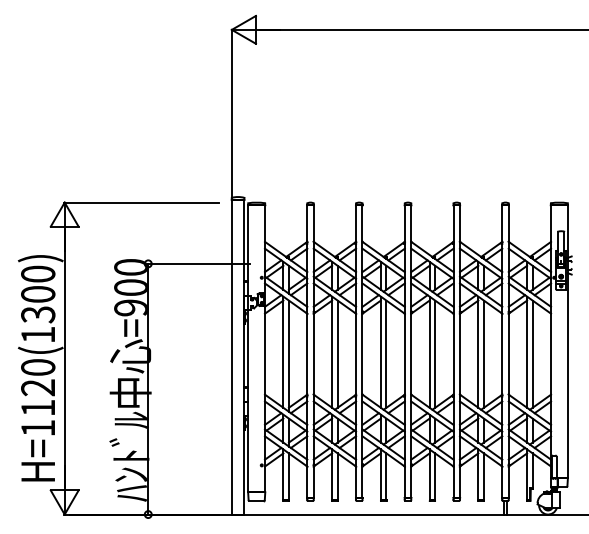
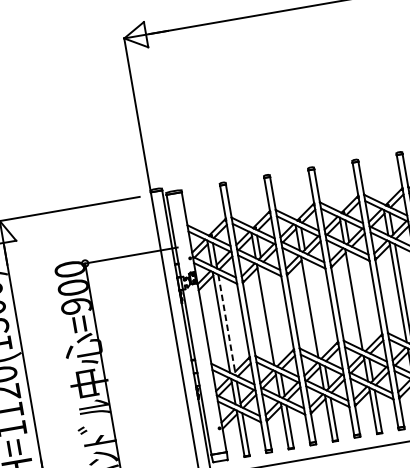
line: (337, 353) -> (270, 315), removed
line: (386, 353) -> (315, 307), removed
line: (435, 353) -> (359, 299), removed
line: (288, 356) -> (226, 325), solid -> dashed

